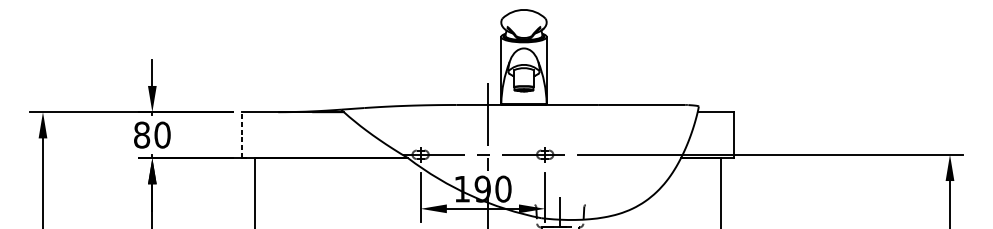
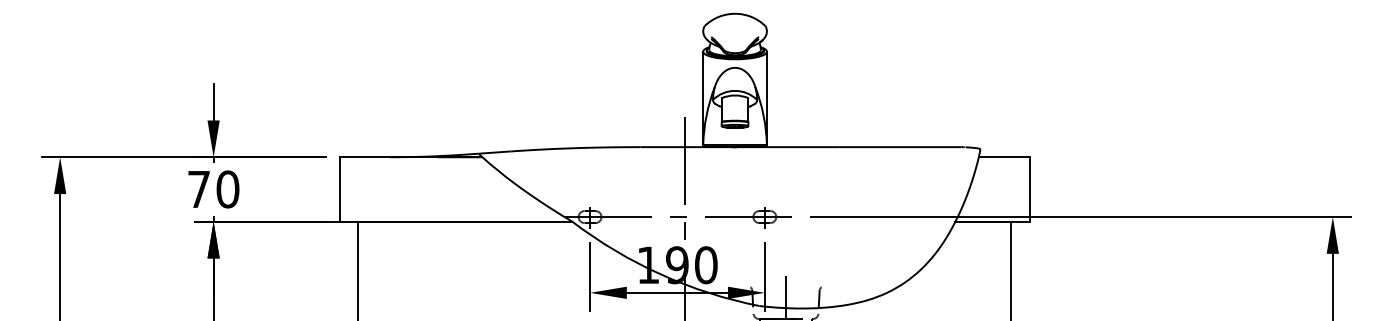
line: (242, 134) -> (339, 188), dashed -> solid
text: (141, 135) -> (198, 189), 80 -> 70

